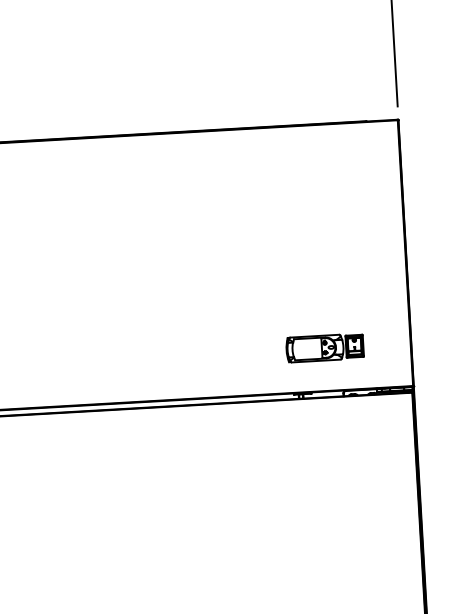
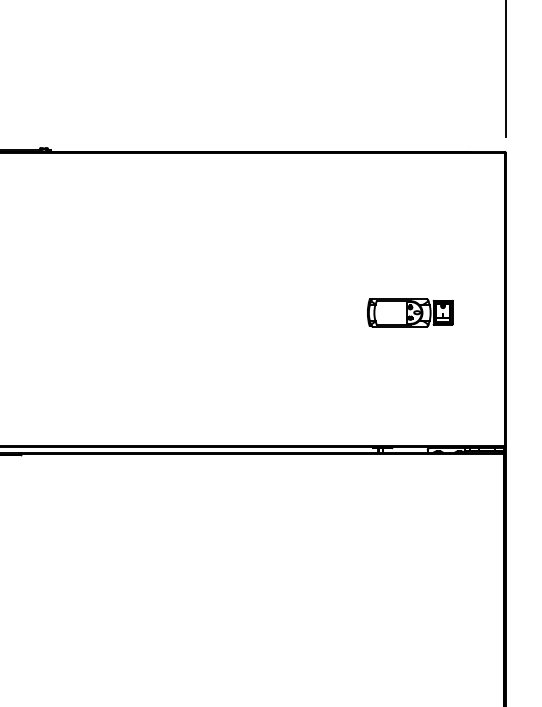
part: (325, 347) -> (410, 312), moved

